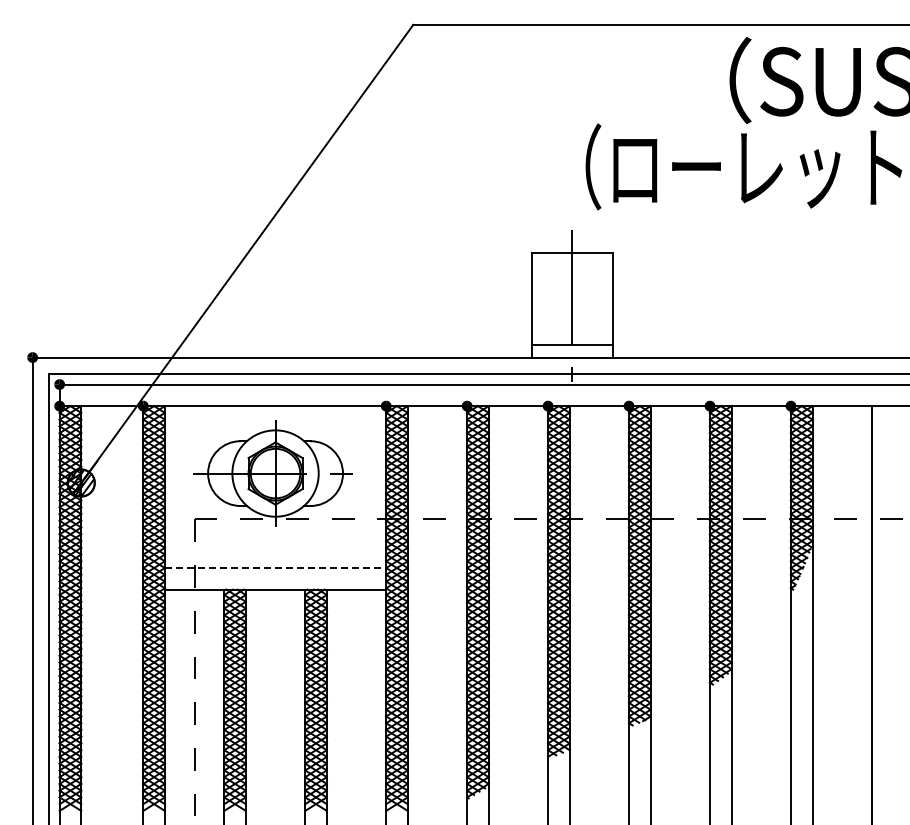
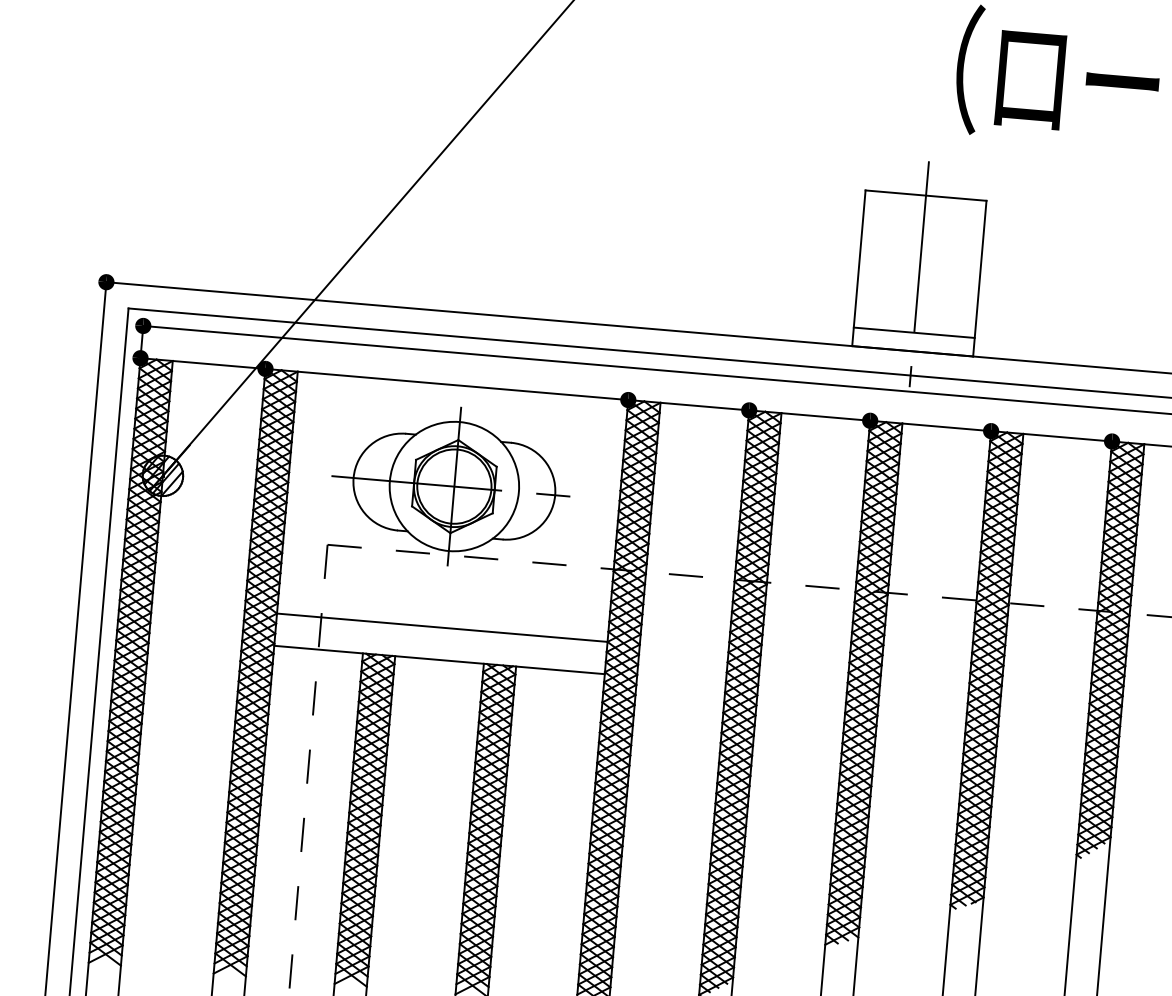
line: (275, 568) -> (442, 628), dashed -> solid

